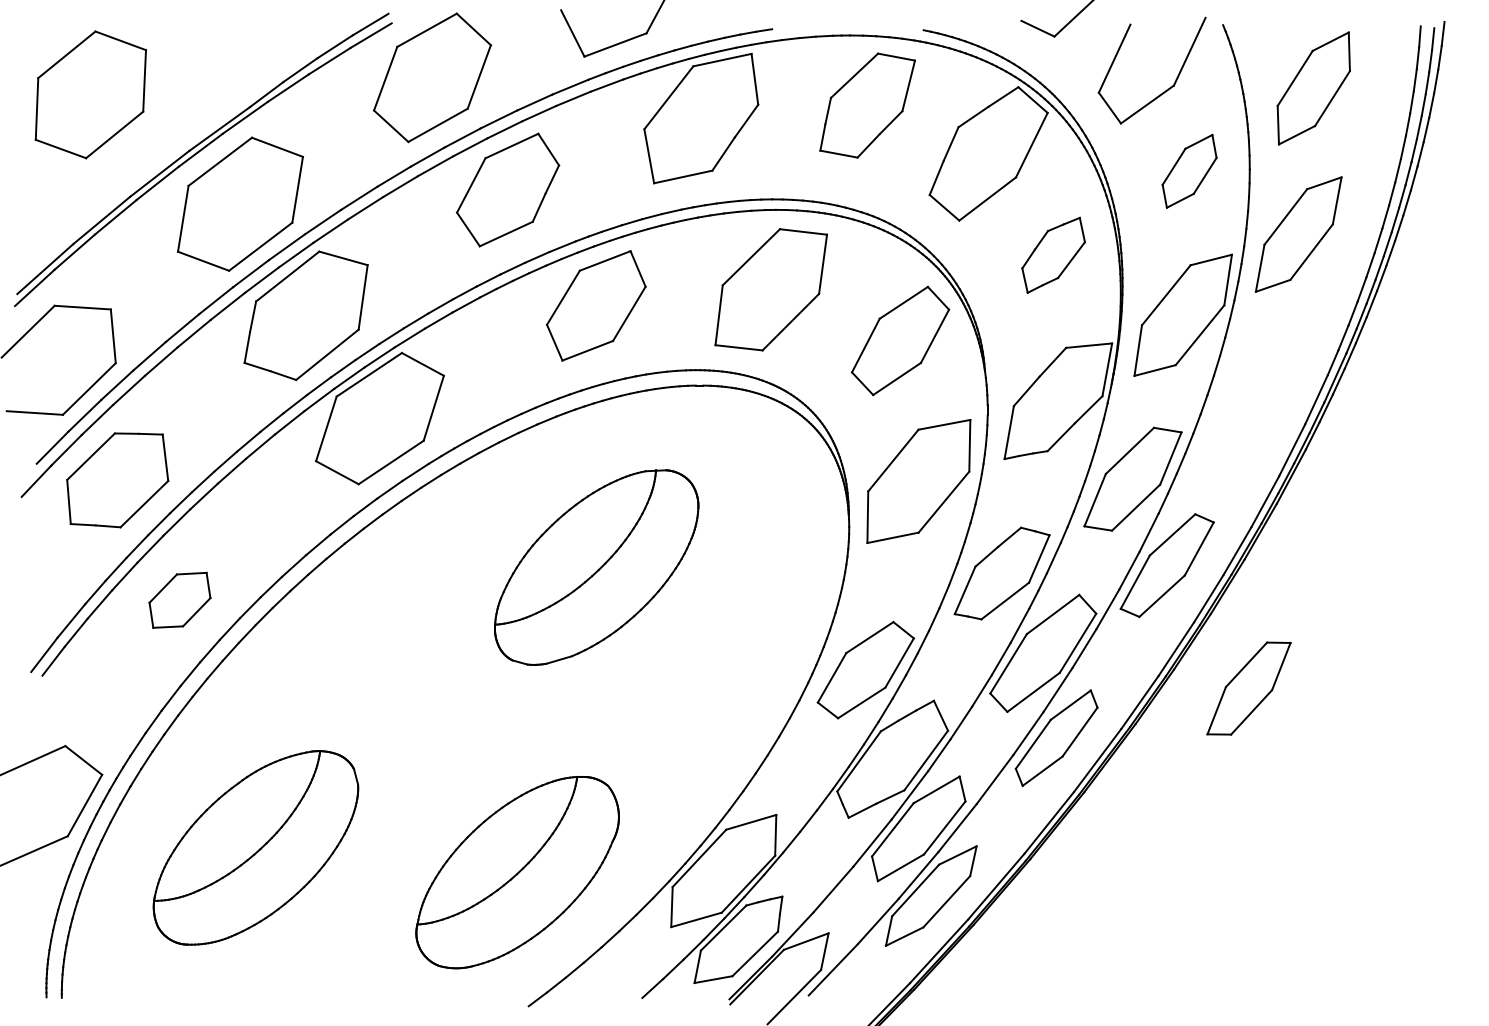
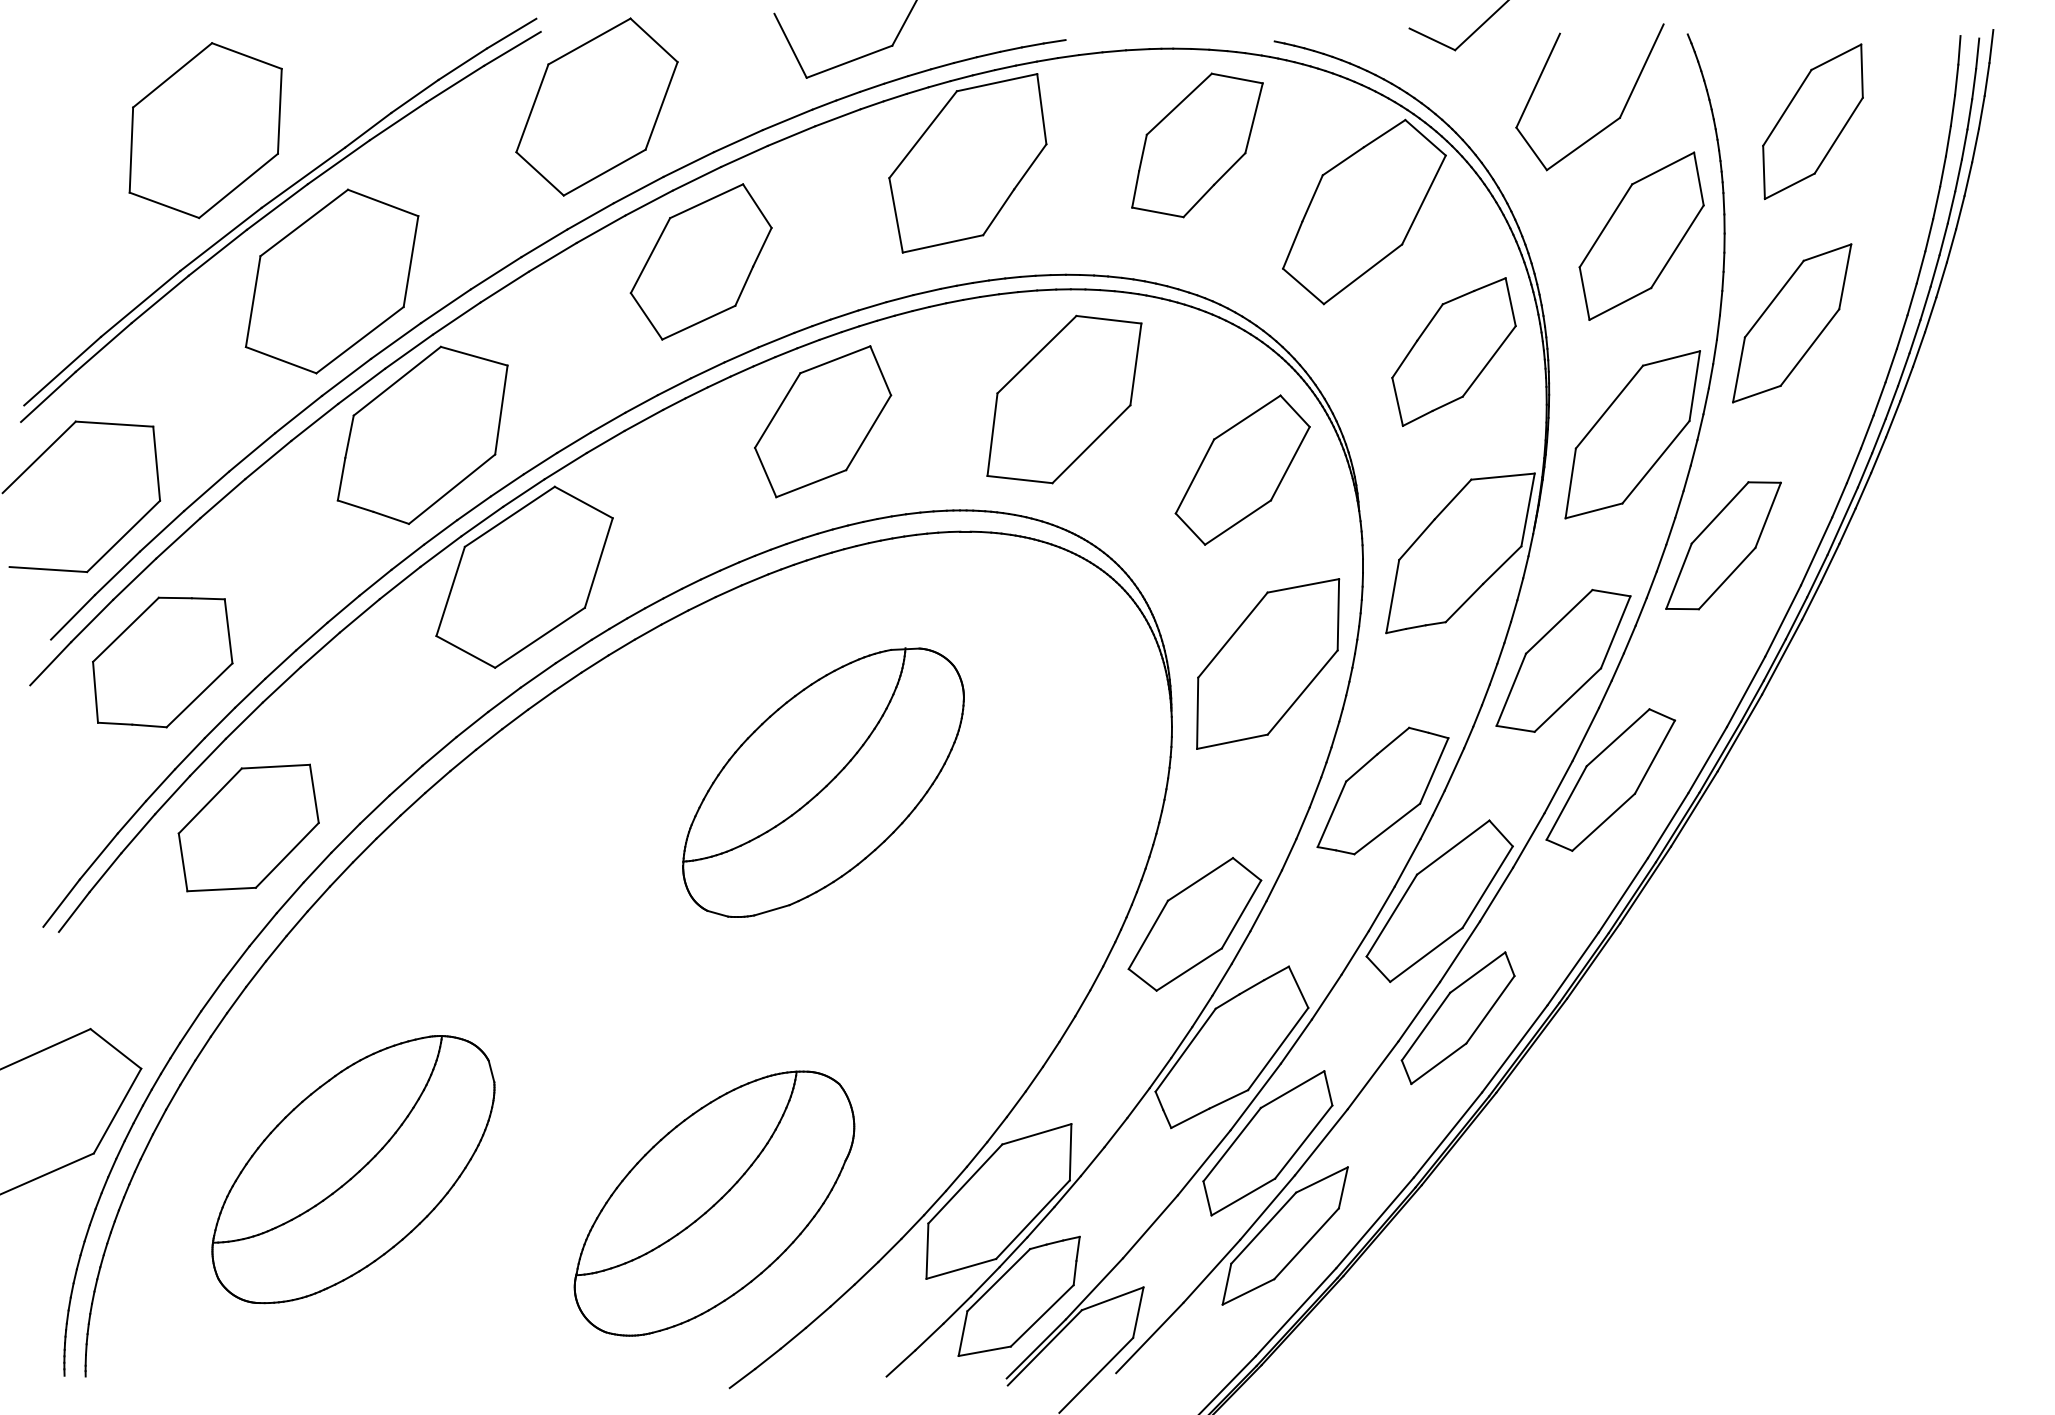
part: (90, 94) -> (205, 130), moved
part: (1189, 170) -> (1641, 235), size x1.67
part: (1053, 254) -> (1453, 351), size x1.43
part: (179, 599) -> (248, 827), size x1.67
part: (1248, 688) -> (1723, 545), moved

